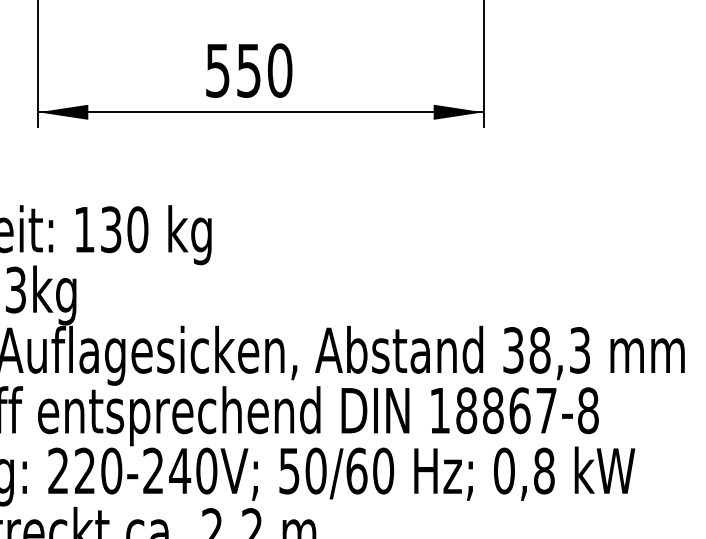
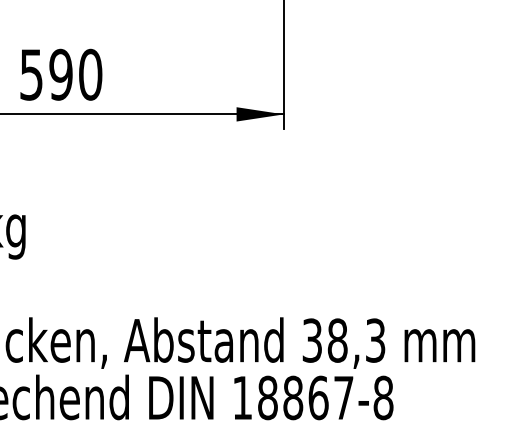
text: (248, 70) -> (60, 74), 550 -> 590

